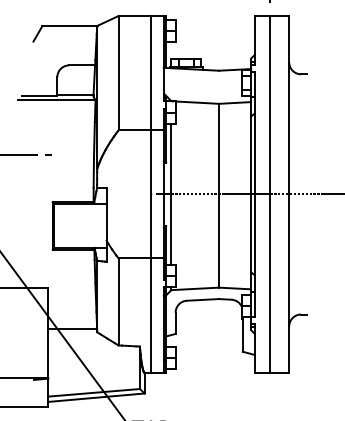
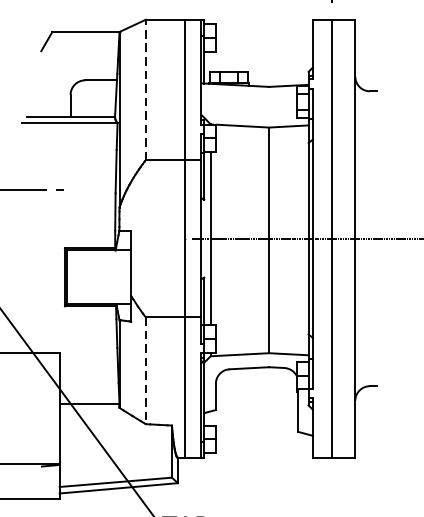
line: (118, 72) -> (145, 89), solid -> dashed
line: (118, 302) -> (145, 371), solid -> dashed

